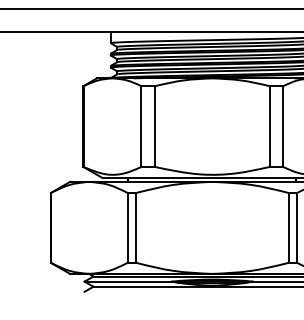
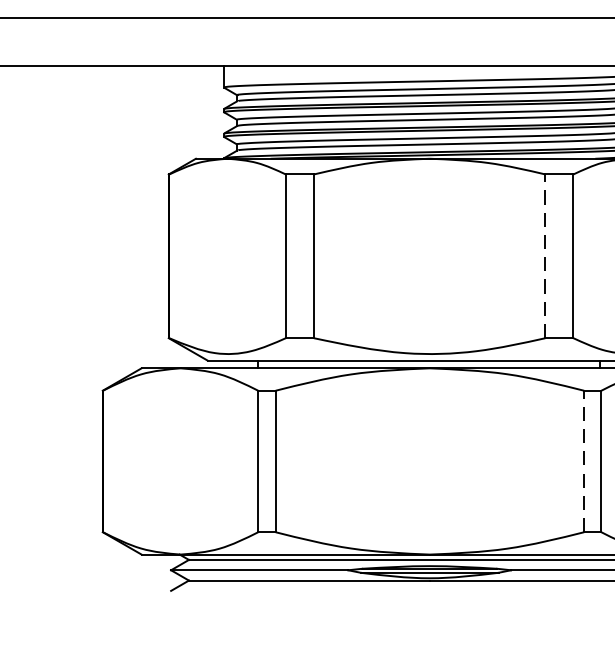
line: (269, 126) -> (545, 256), solid -> dashed
line: (288, 227) -> (583, 460), solid -> dashed

